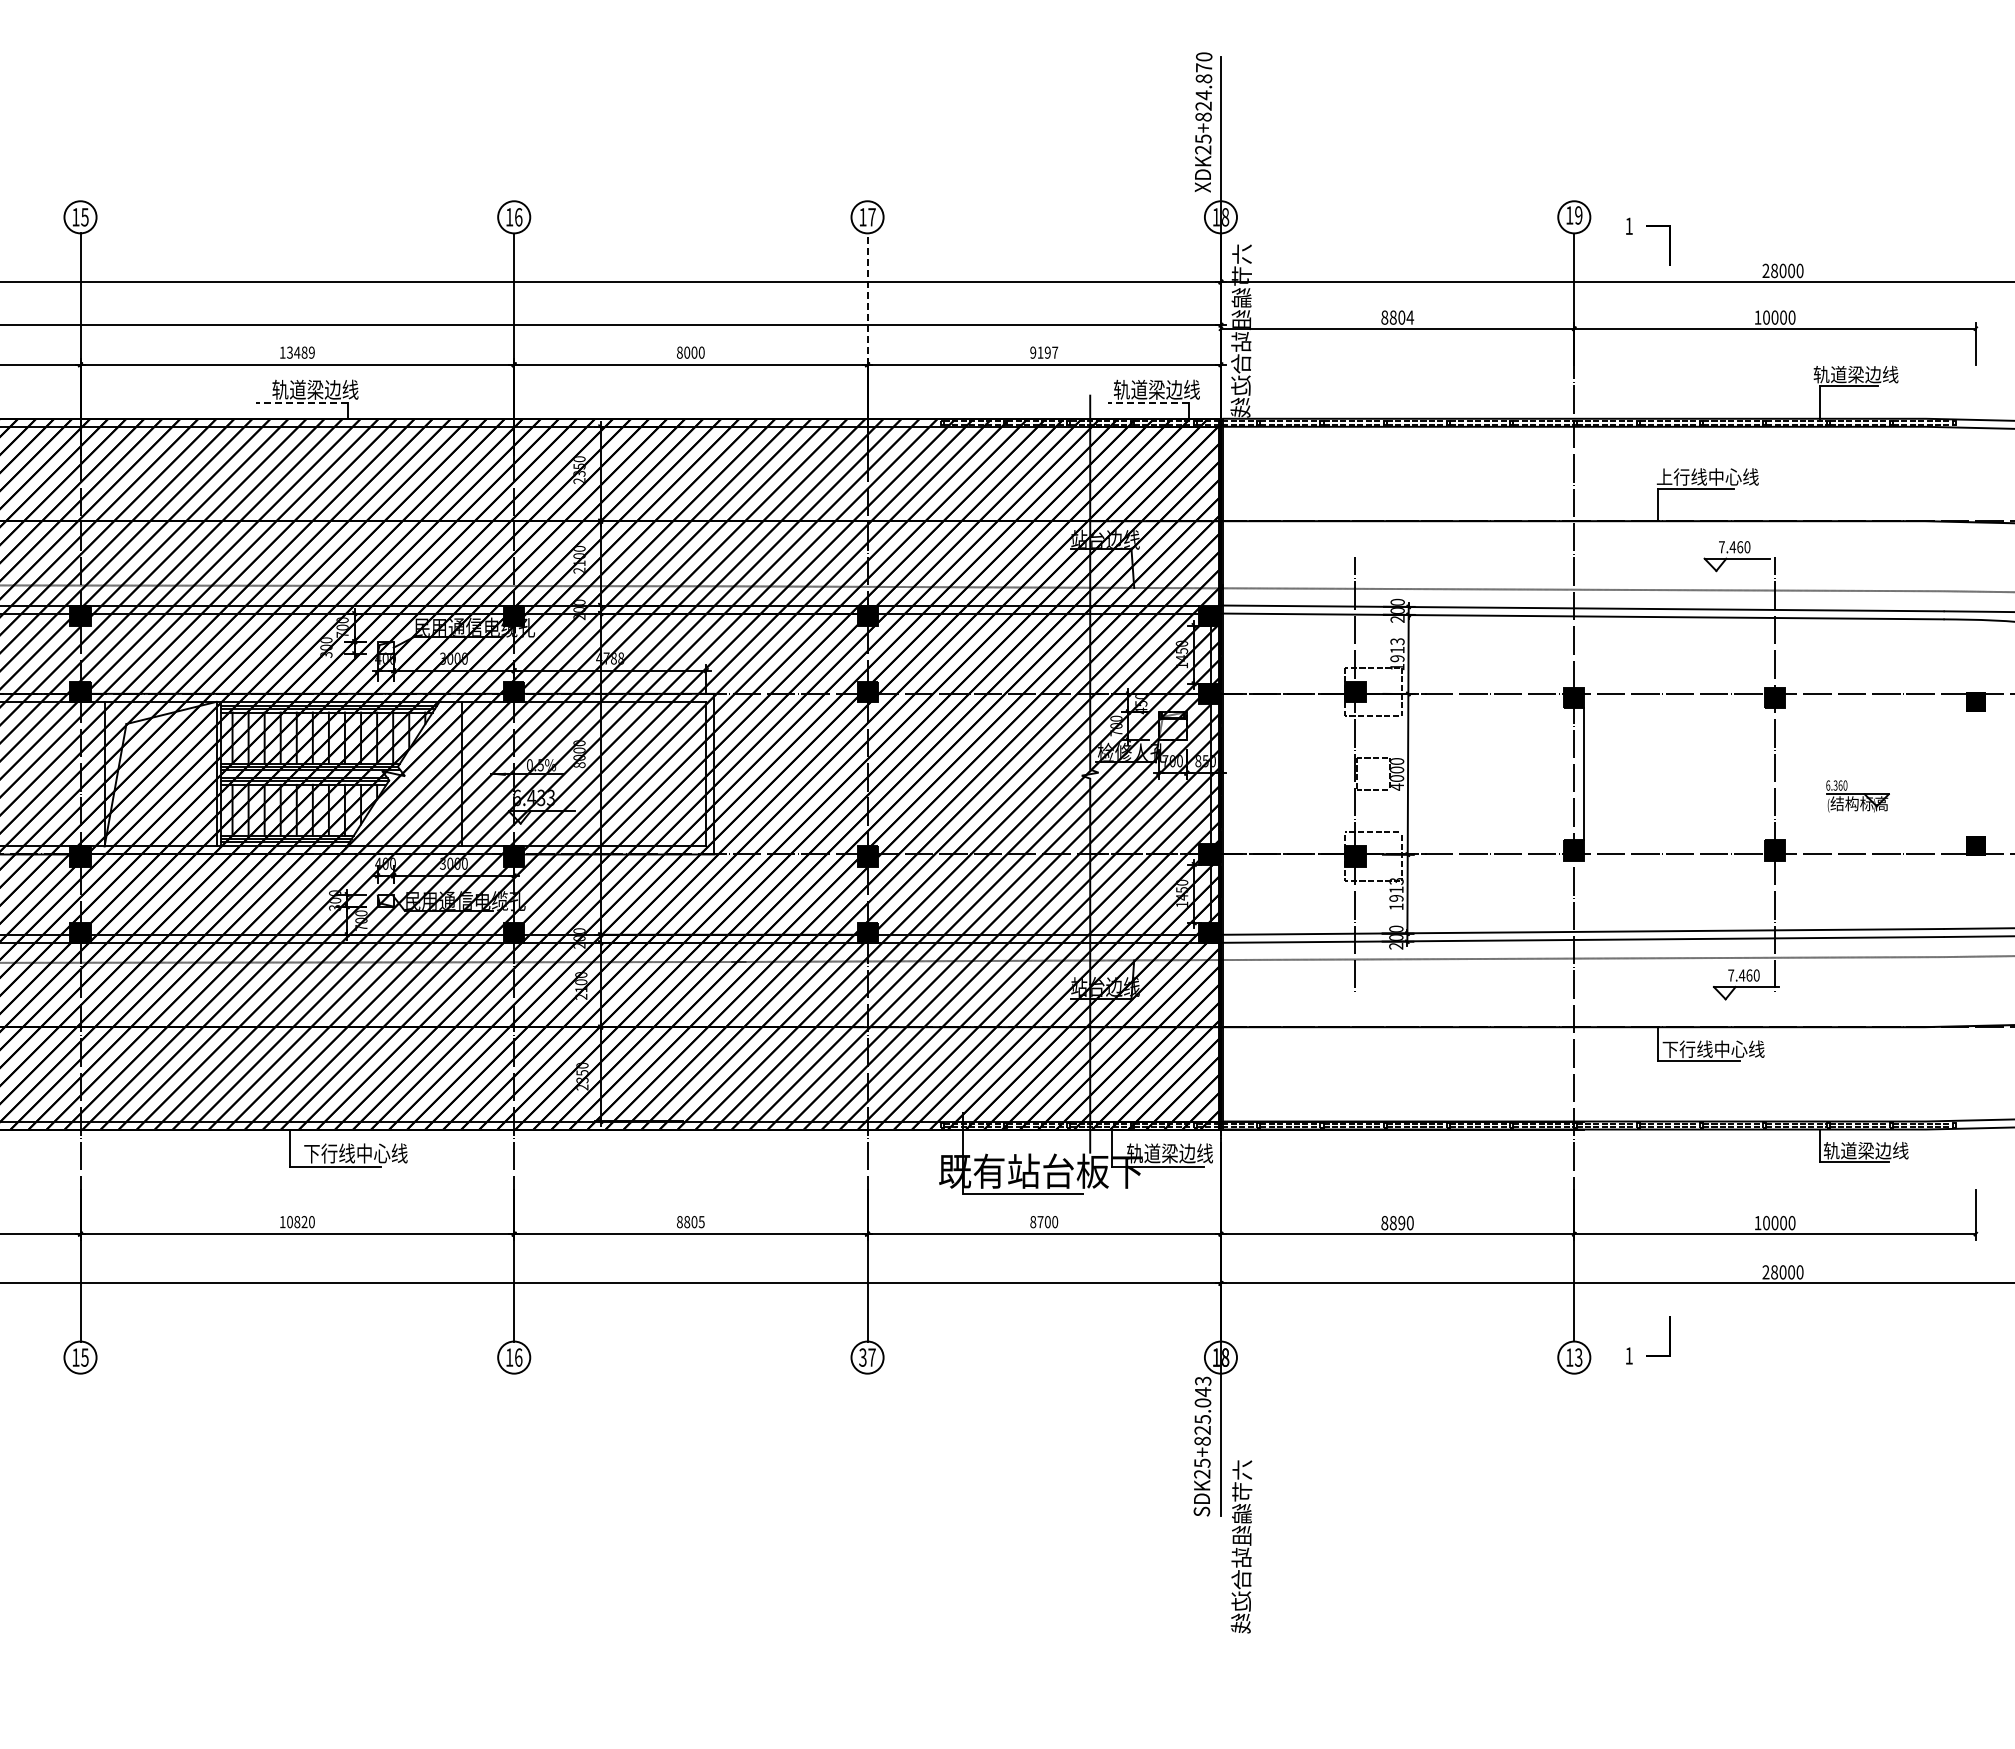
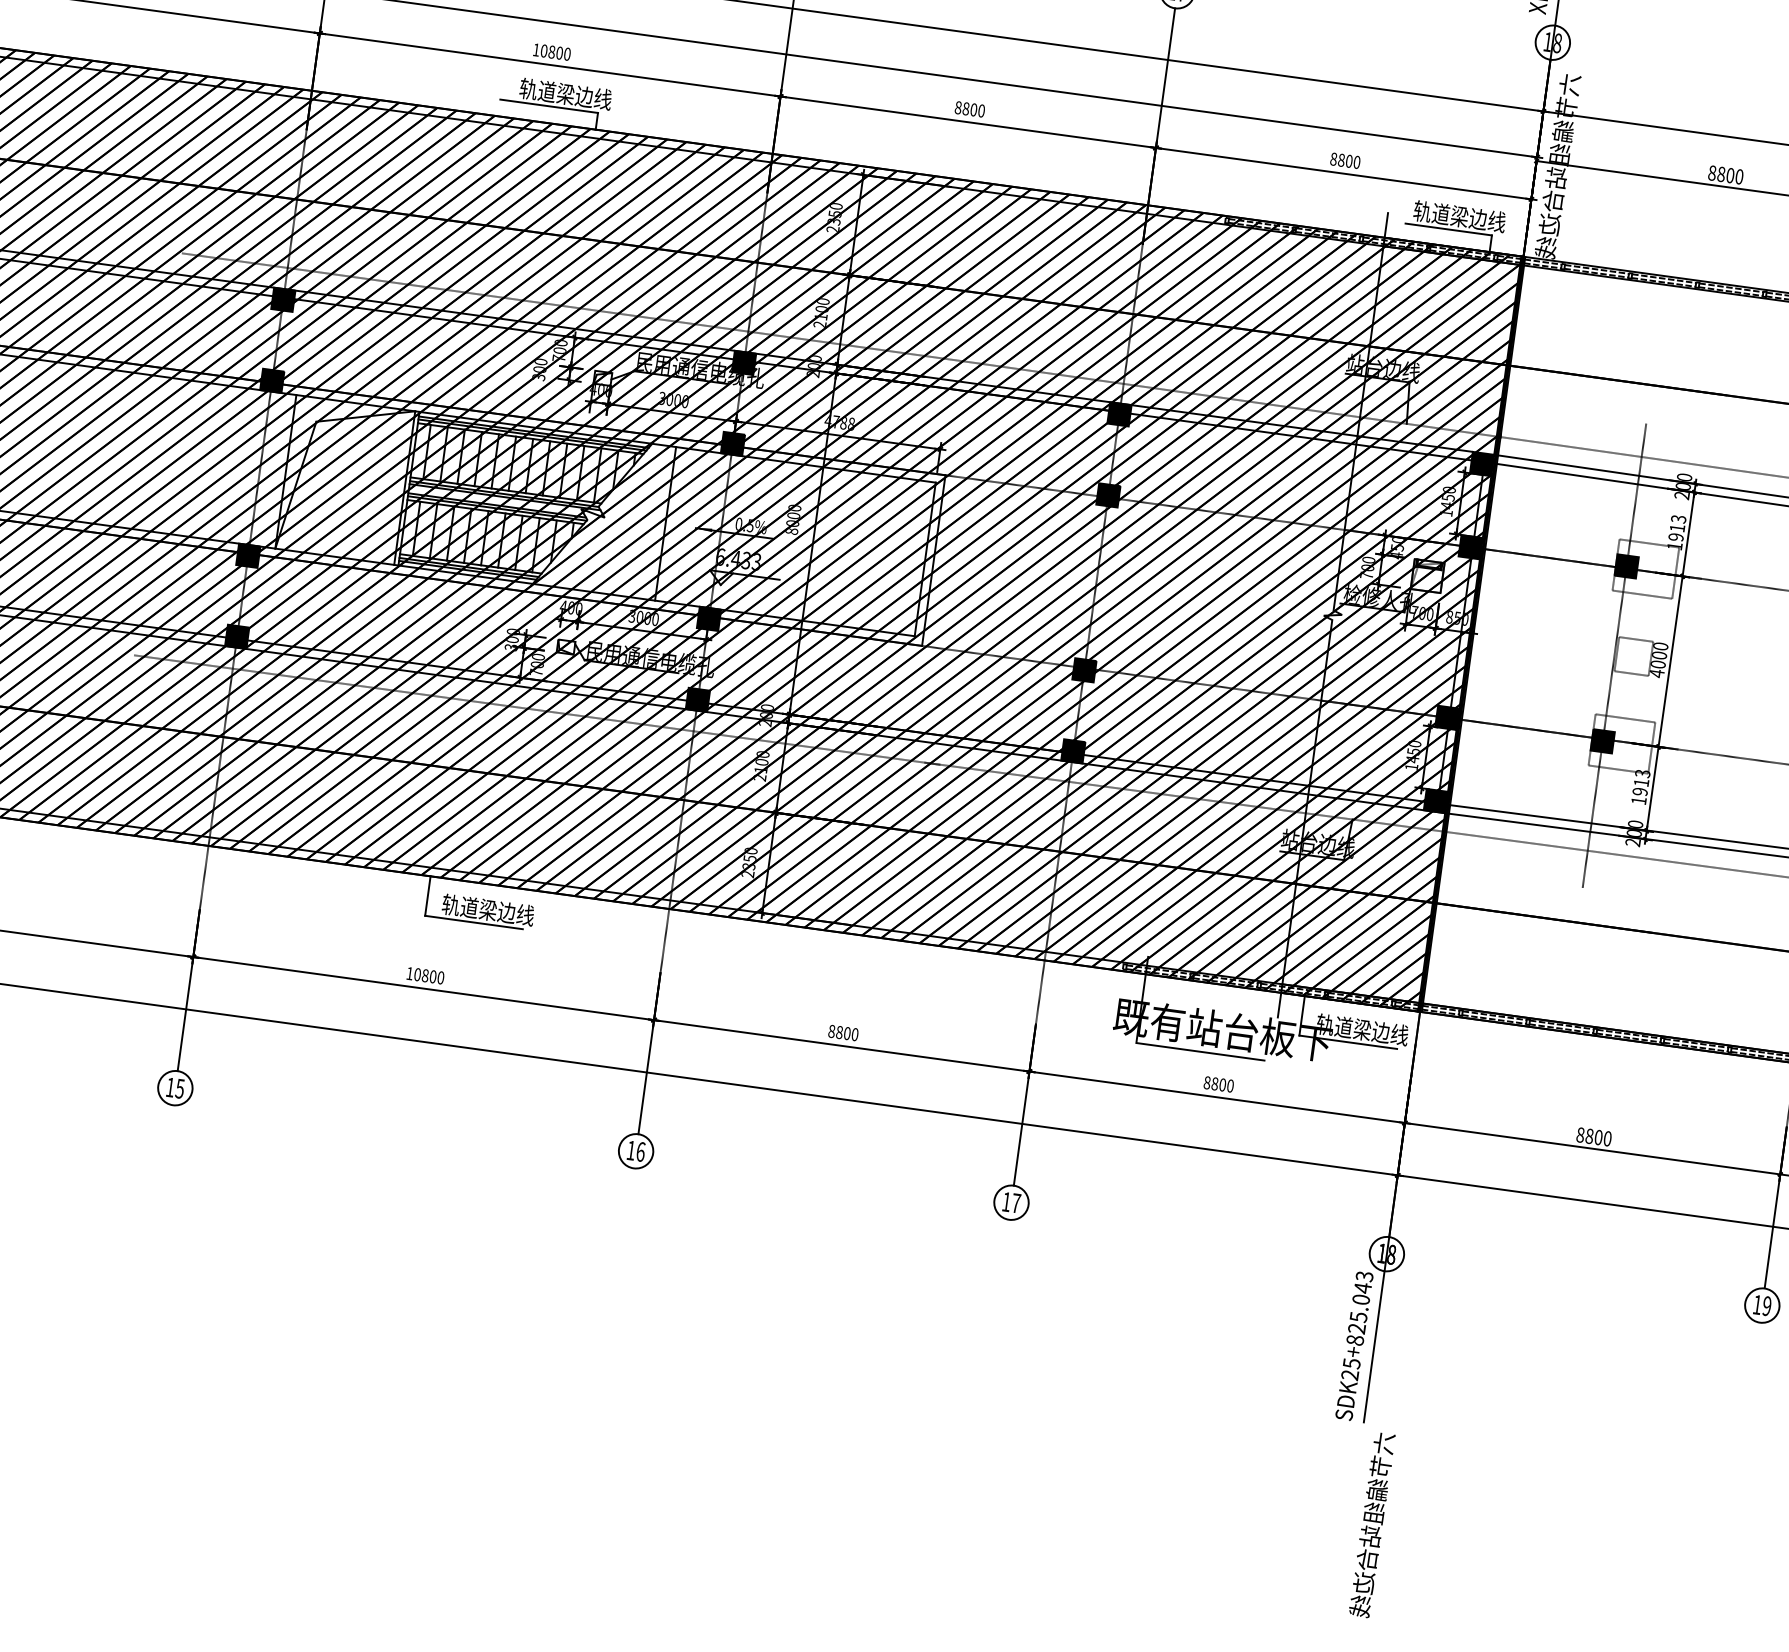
line: (867, 298) -> (1165, 77), dashed -> solid
text: (1410, 317) -> (1739, 176), 8804 -> 8800
text: (300, 352) -> (555, 52), 13489 -> 10800
text: (687, 352) -> (966, 108), 8000 -> 8800
text: (1044, 352) -> (1345, 160), 9197 -> 8800
line: (301, 403) -> (548, 106), dashed -> solid
line: (1148, 403) -> (1448, 229), dashed -> solid
text: (355, 1153) -> (497, 911), 下行线中心线 -> 轨道梁边线
text: (304, 1222) -> (432, 977), 10820 -> 10800
text: (701, 1222) -> (854, 1035), 8805 -> 8800
text: (1040, 1222) -> (1214, 1084), 8700 -> 8800
text: (1401, 1223) -> (1598, 1137), 8890 -> 8800
text: (862, 1357) -> (1006, 1201), 37 -> 17
text: (1578, 1357) -> (1766, 1306), 13 -> 19
text: (1241, 1546) -> (1372, 1524), moved

